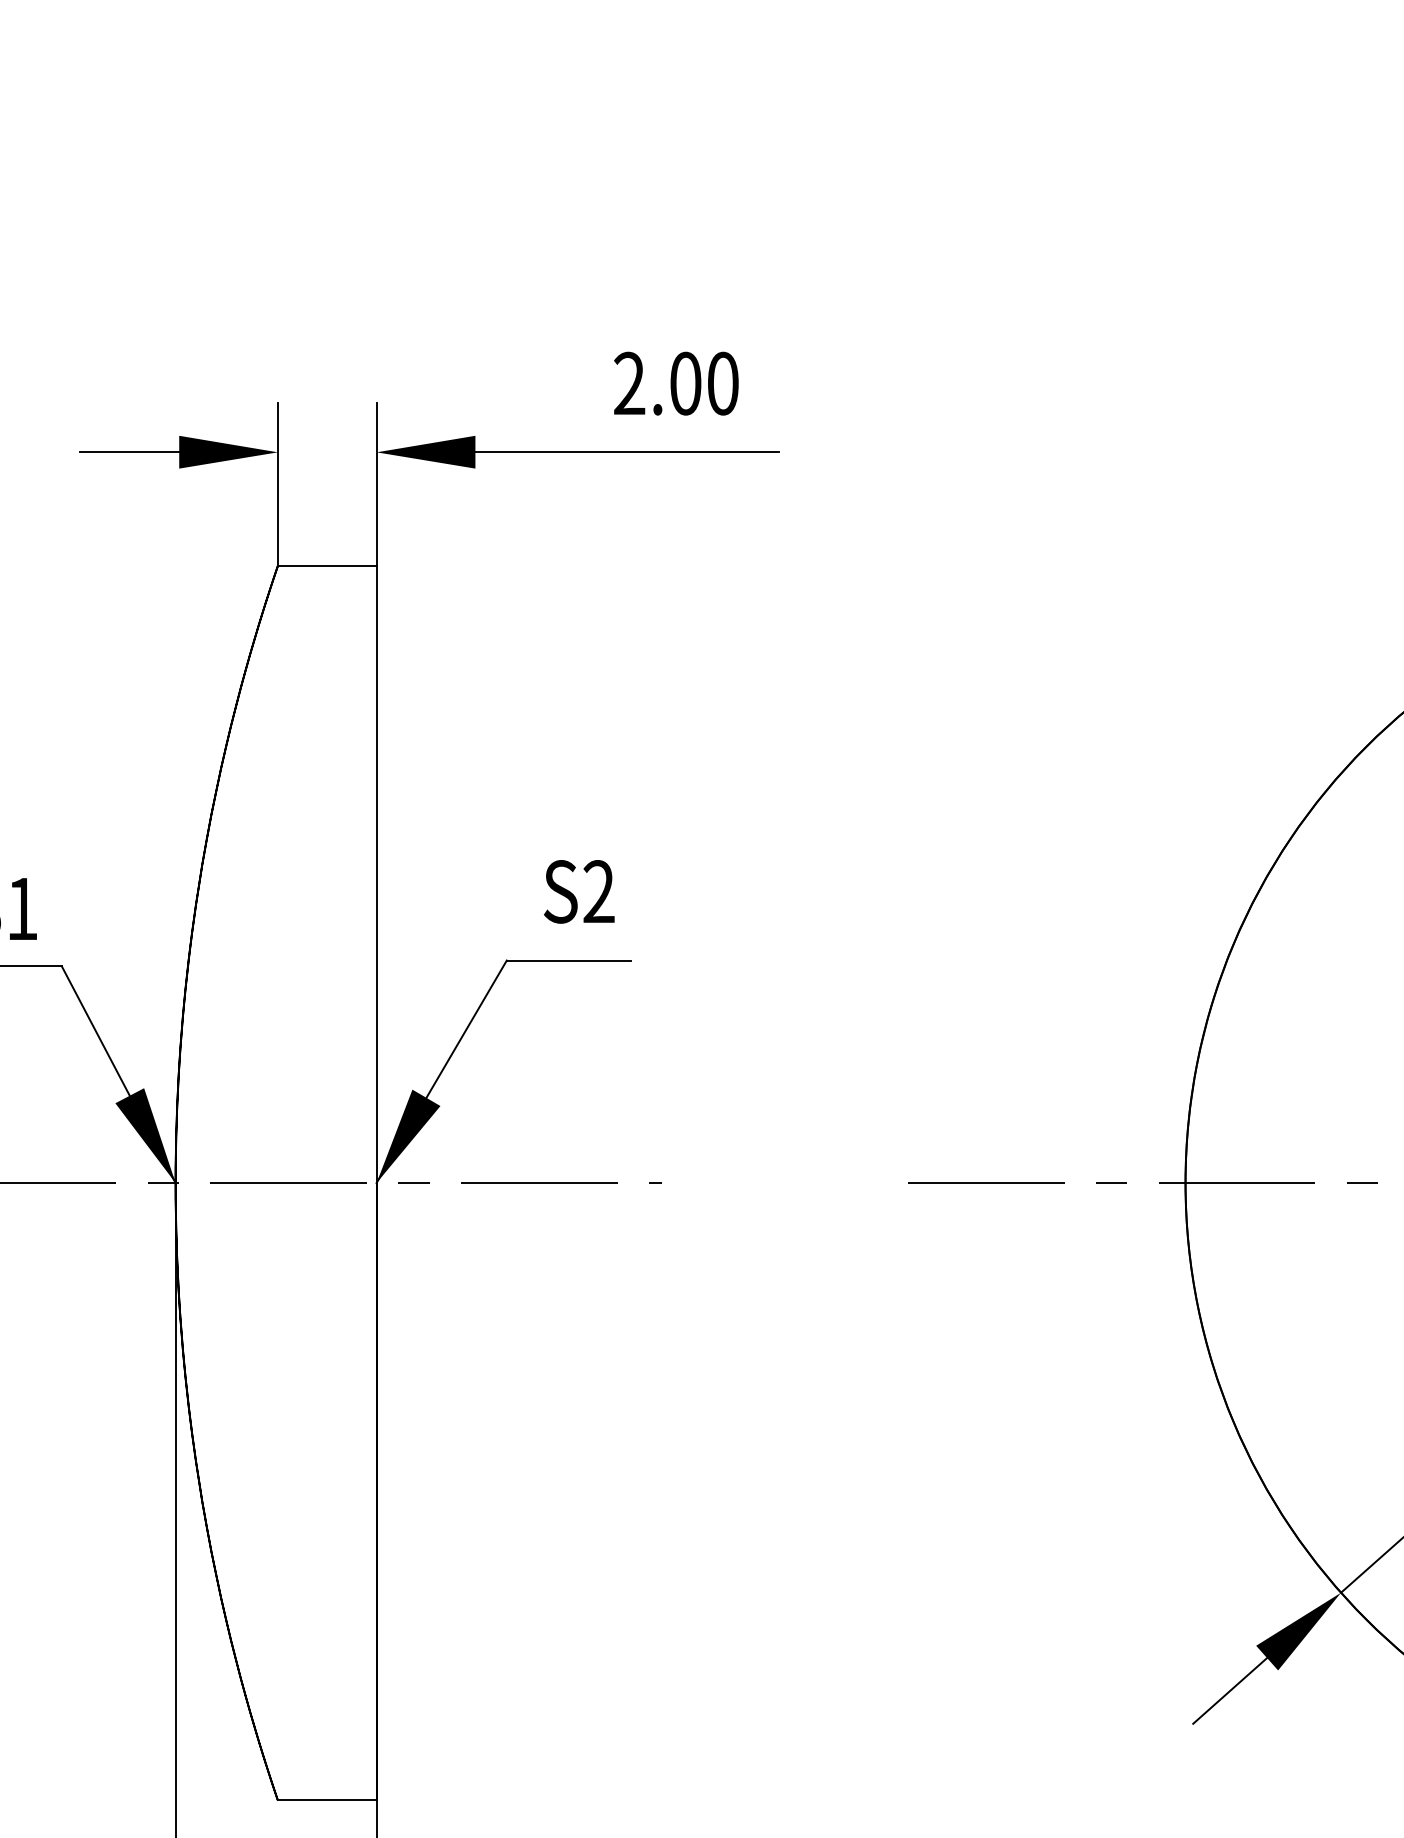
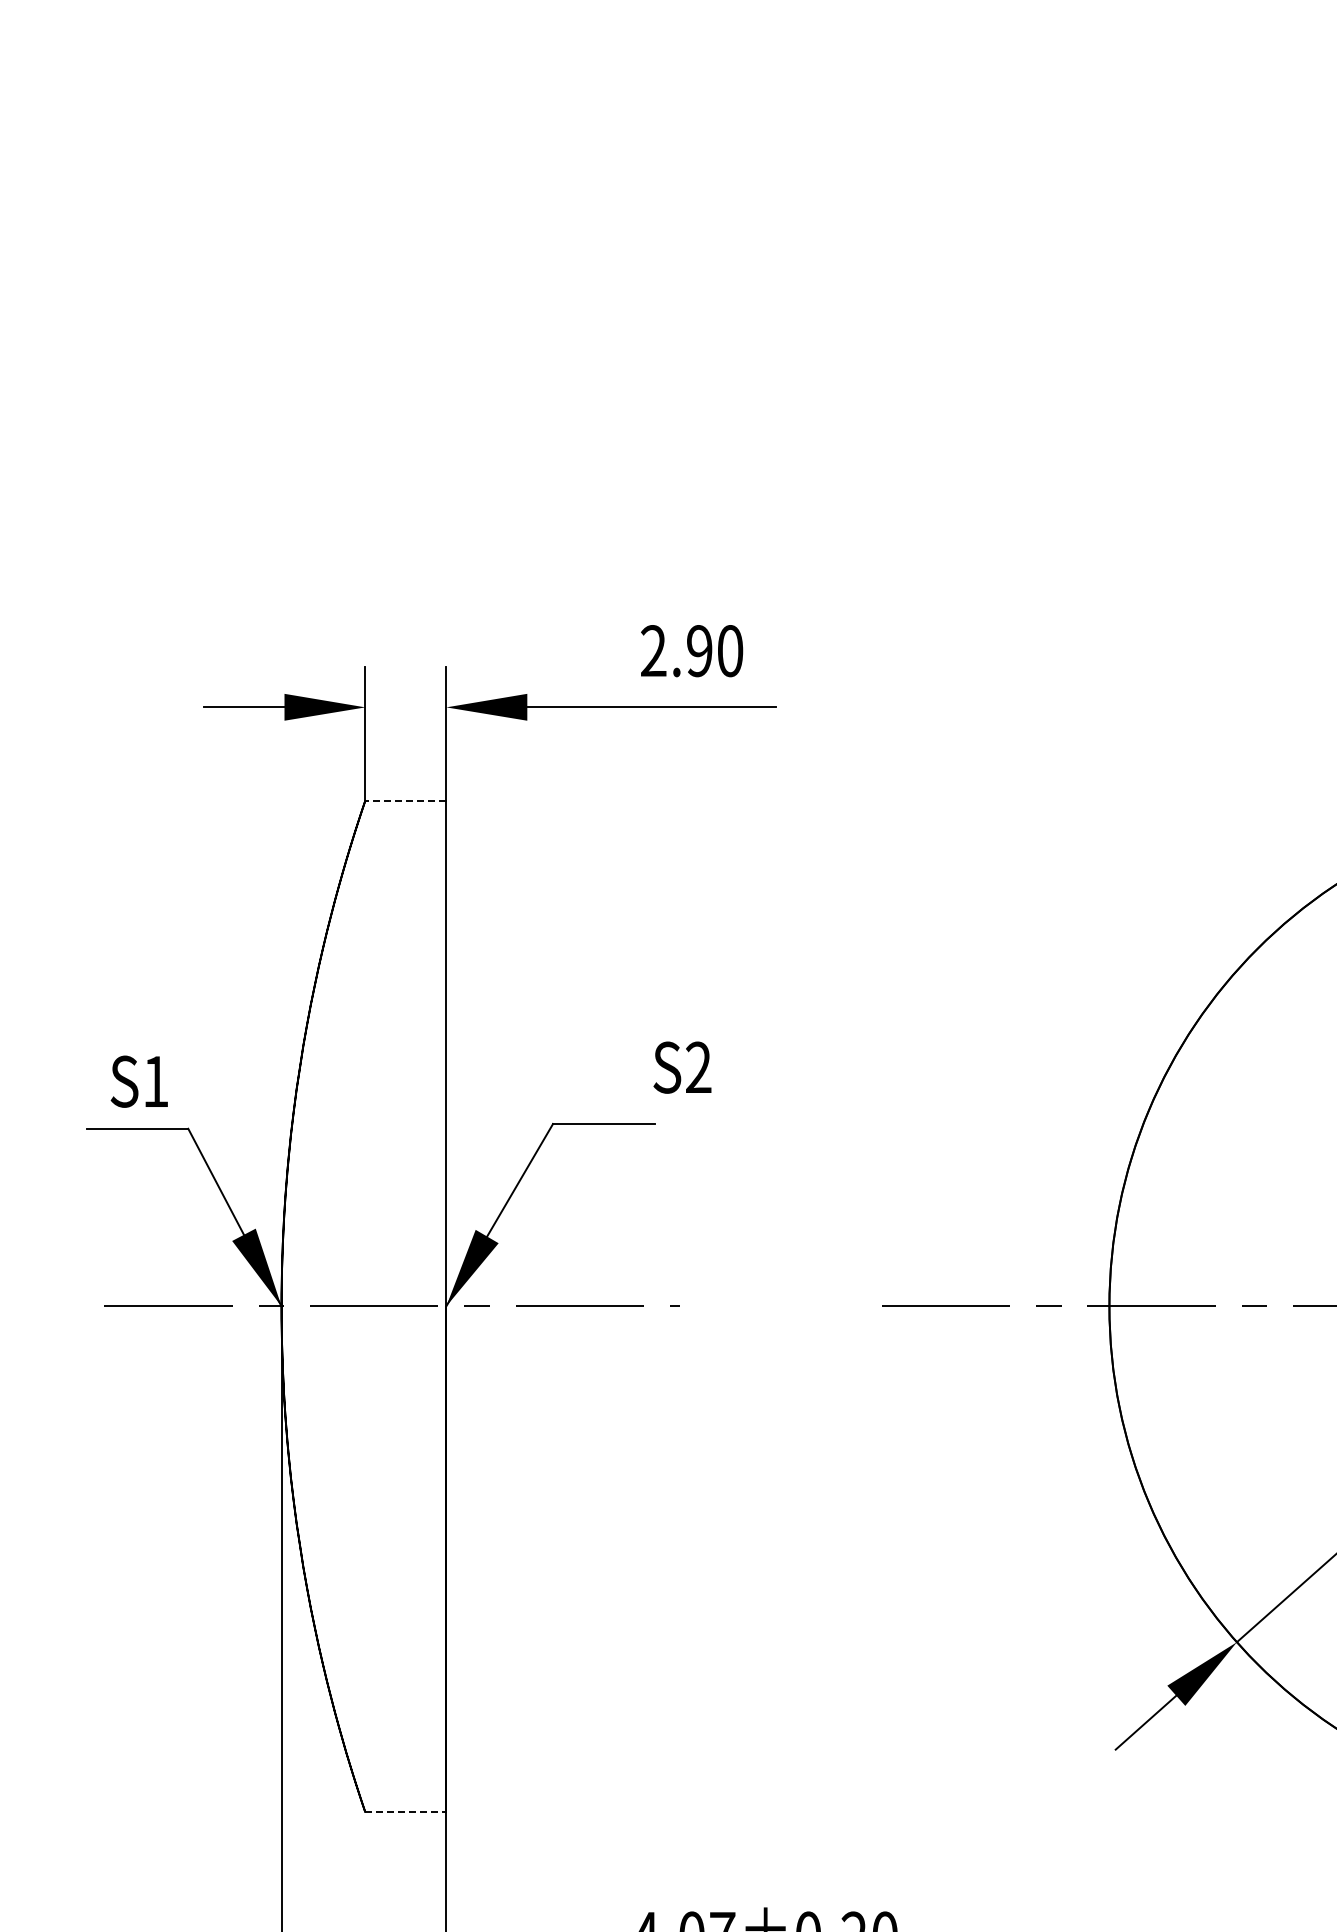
text: (685, 384) -> (699, 651), 2.00 -> 2.90
line: (326, 565) -> (405, 800), solid -> dashed
text: (579, 891) -> (682, 1067), moved
line: (328, 1800) -> (406, 1812), solid -> dashed

